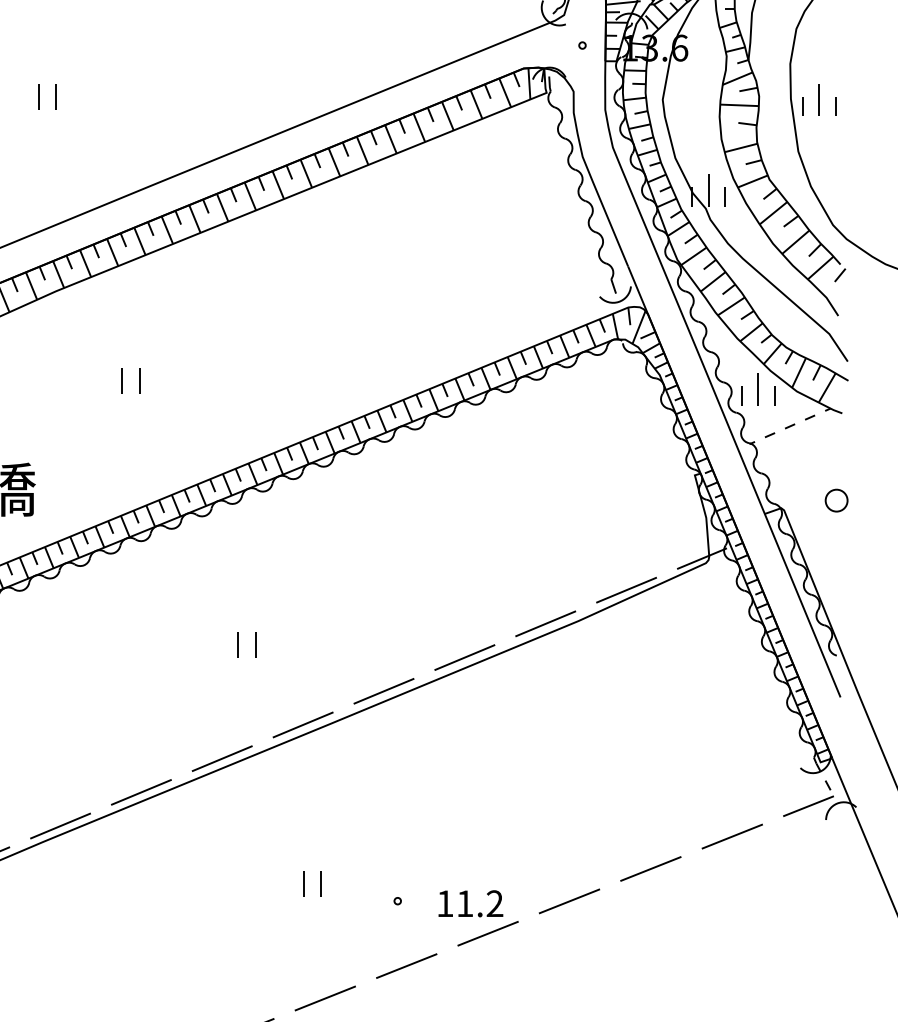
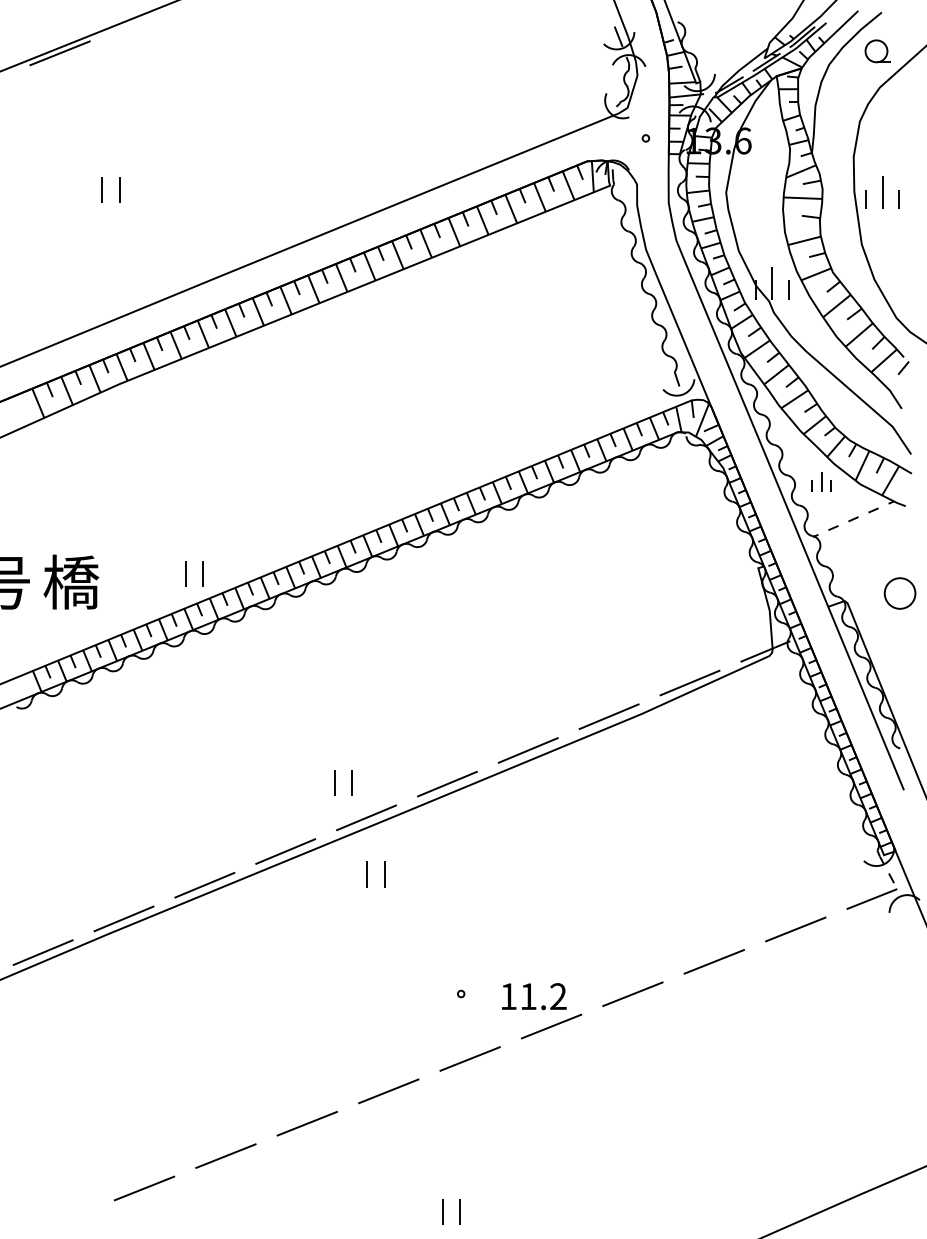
part: (123, 380) -> (186, 573), moved
part: (758, 389) -> (821, 482), size x0.6
part: (836, 500) -> (899, 593), size x1.4
part: (239, 644) -> (335, 782), moved
part: (304, 883) -> (367, 874), moved

